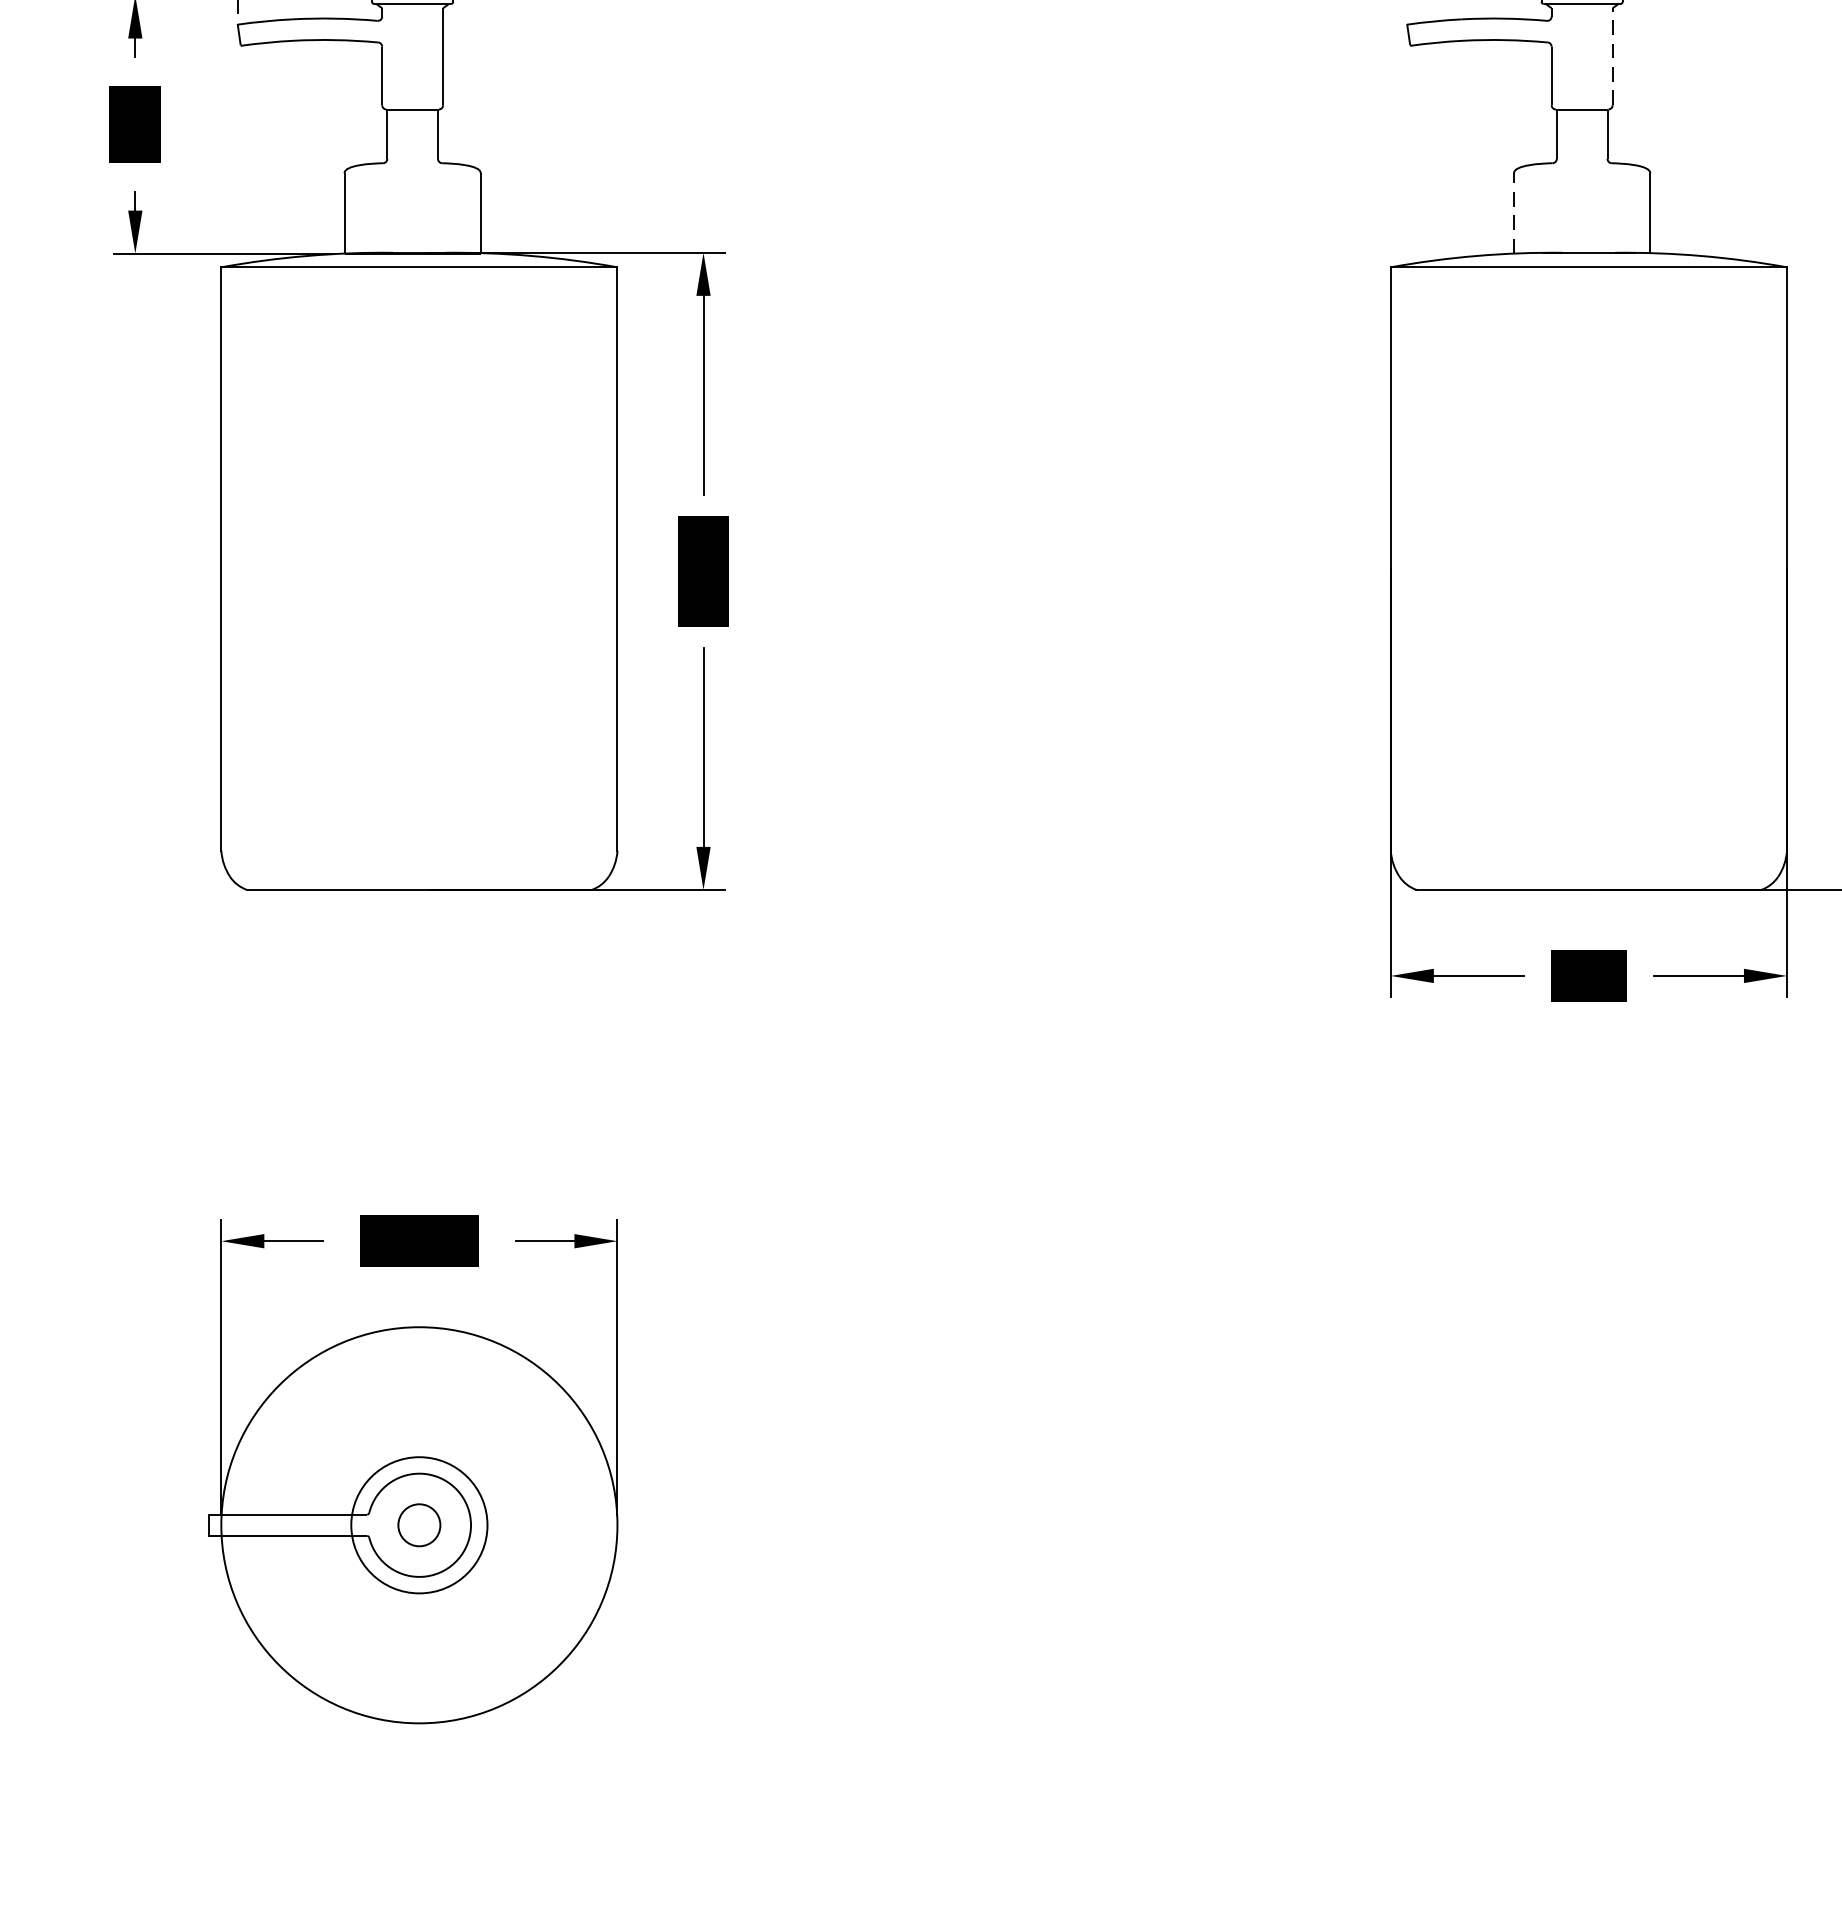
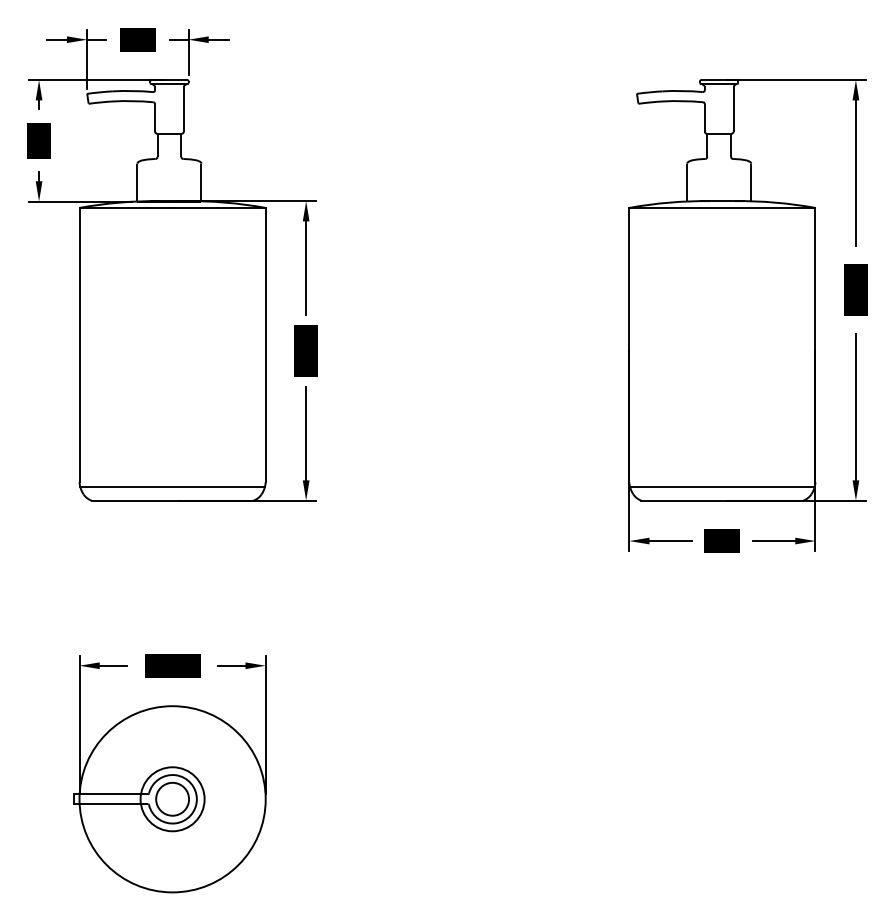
line: (1612, 55) -> (733, 108), dashed -> solid
line: (1514, 213) -> (687, 182), dashed -> solid
line: (419, 859) -> (172, 486), added
line: (1587, 859) -> (721, 486), added
circle: (419, 1523) -> (172, 798), size x1.67

